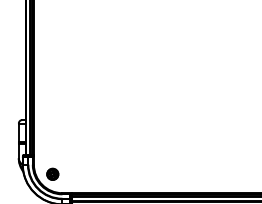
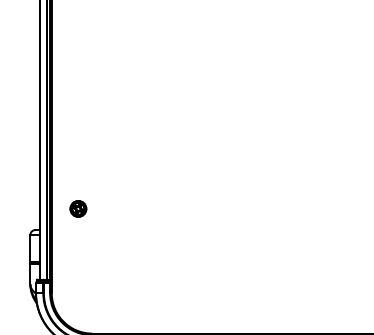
part: (52, 174) -> (78, 208), moved

